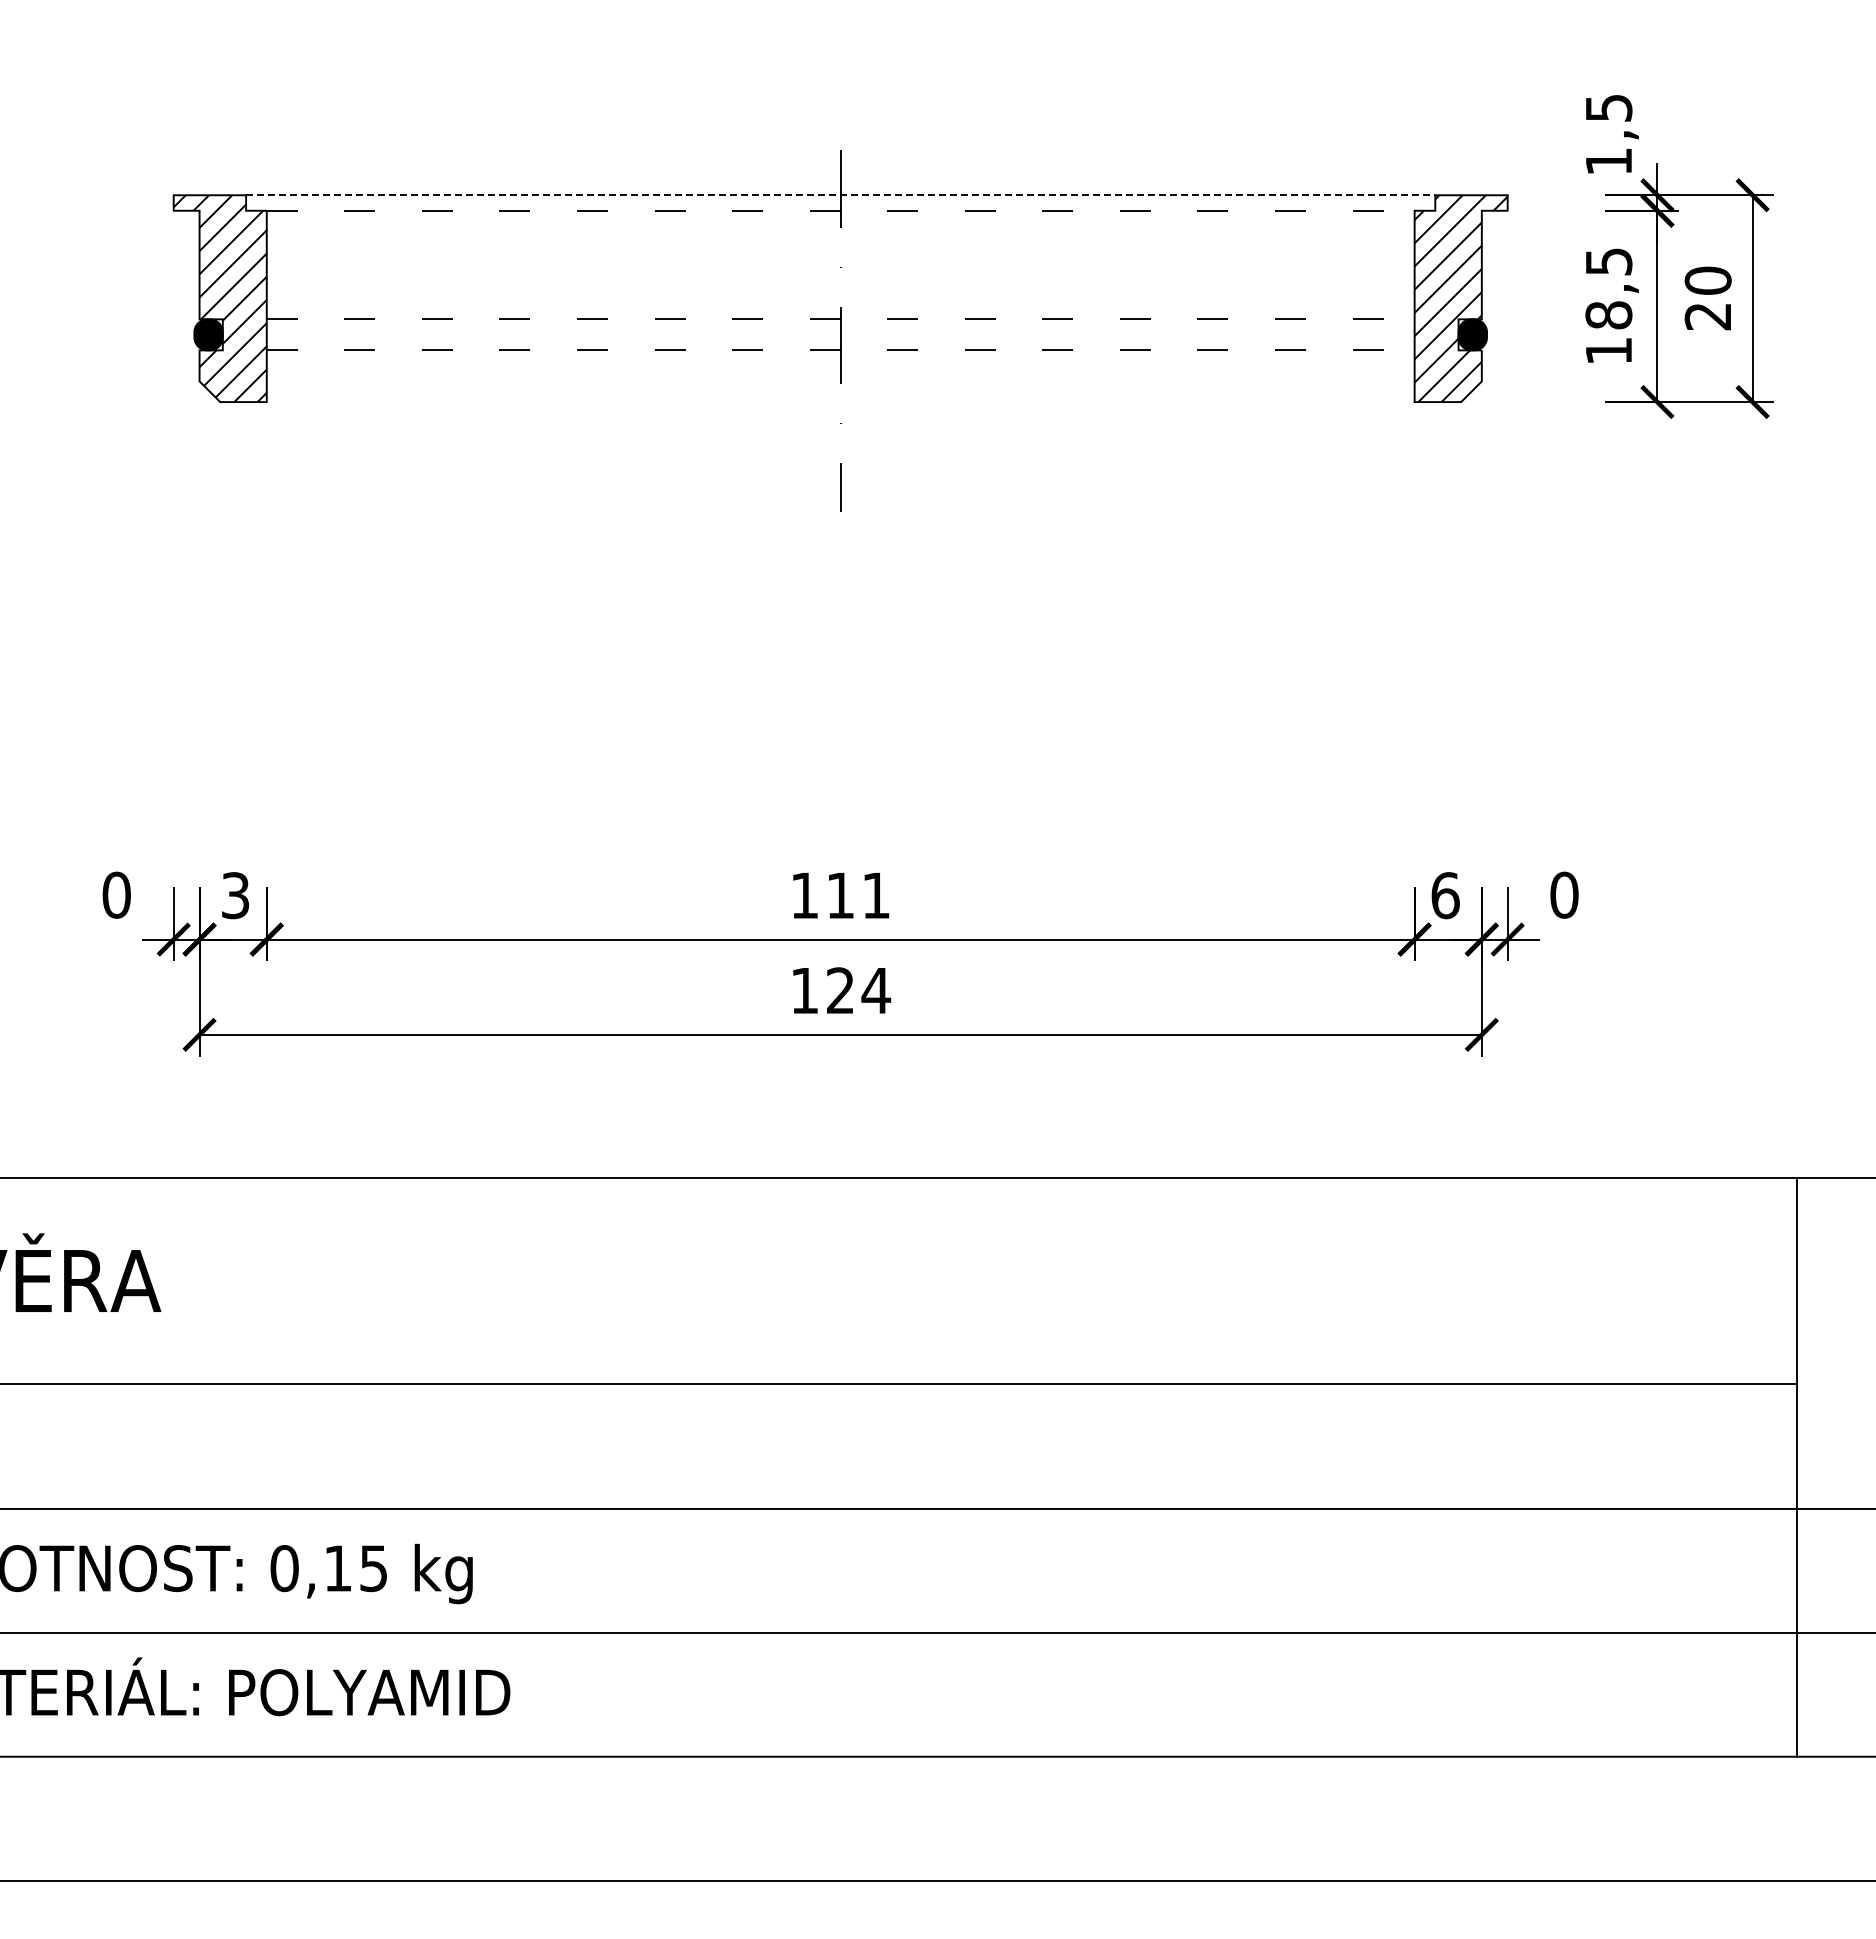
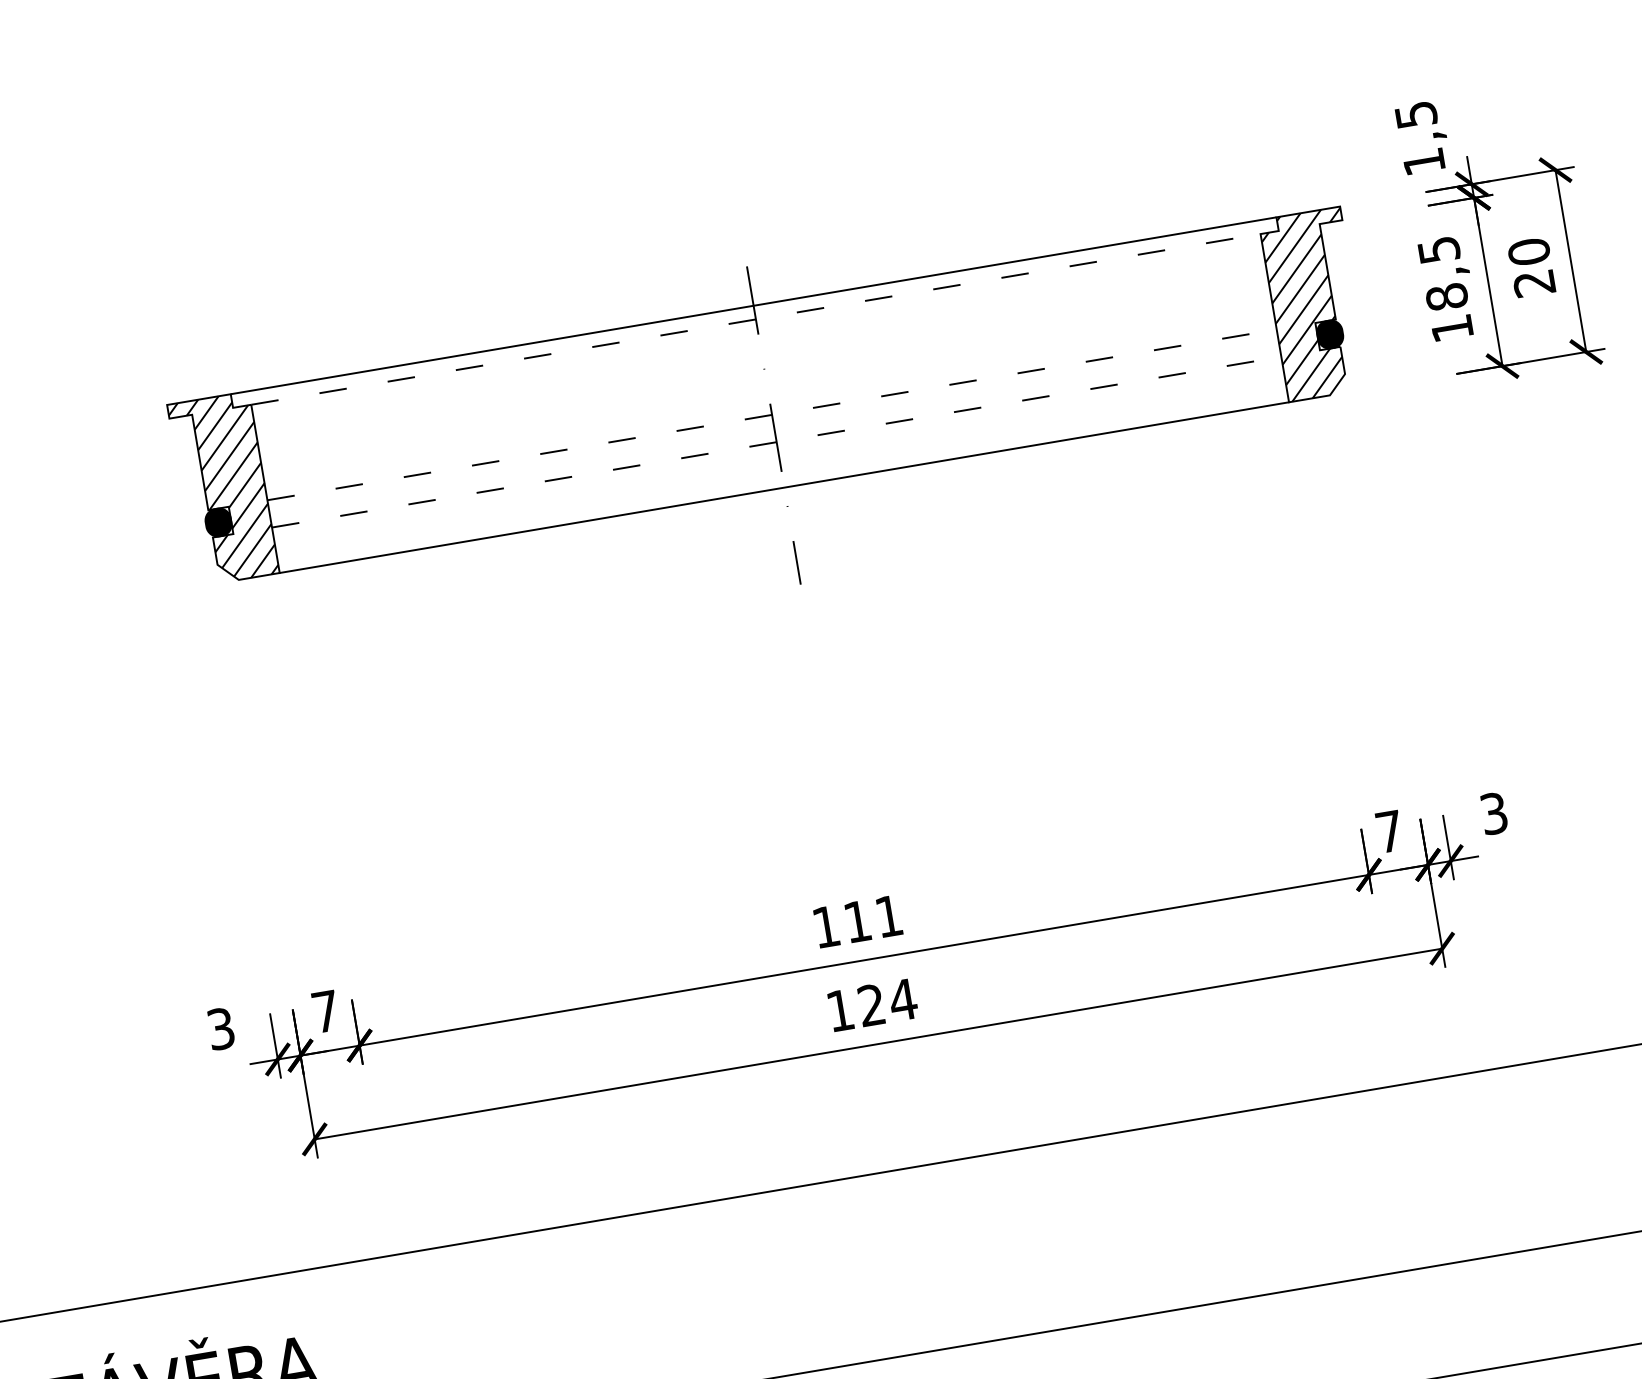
line: (840, 195) -> (753, 306), dashed -> solid
line: (840, 402) -> (784, 488), added
text: (116, 894) -> (220, 1028), 0 -> 3
text: (1564, 894) -> (1494, 812), 0 -> 3
text: (235, 895) -> (325, 1011), 3 -> 7
text: (1445, 895) -> (1389, 831), 6 -> 7

